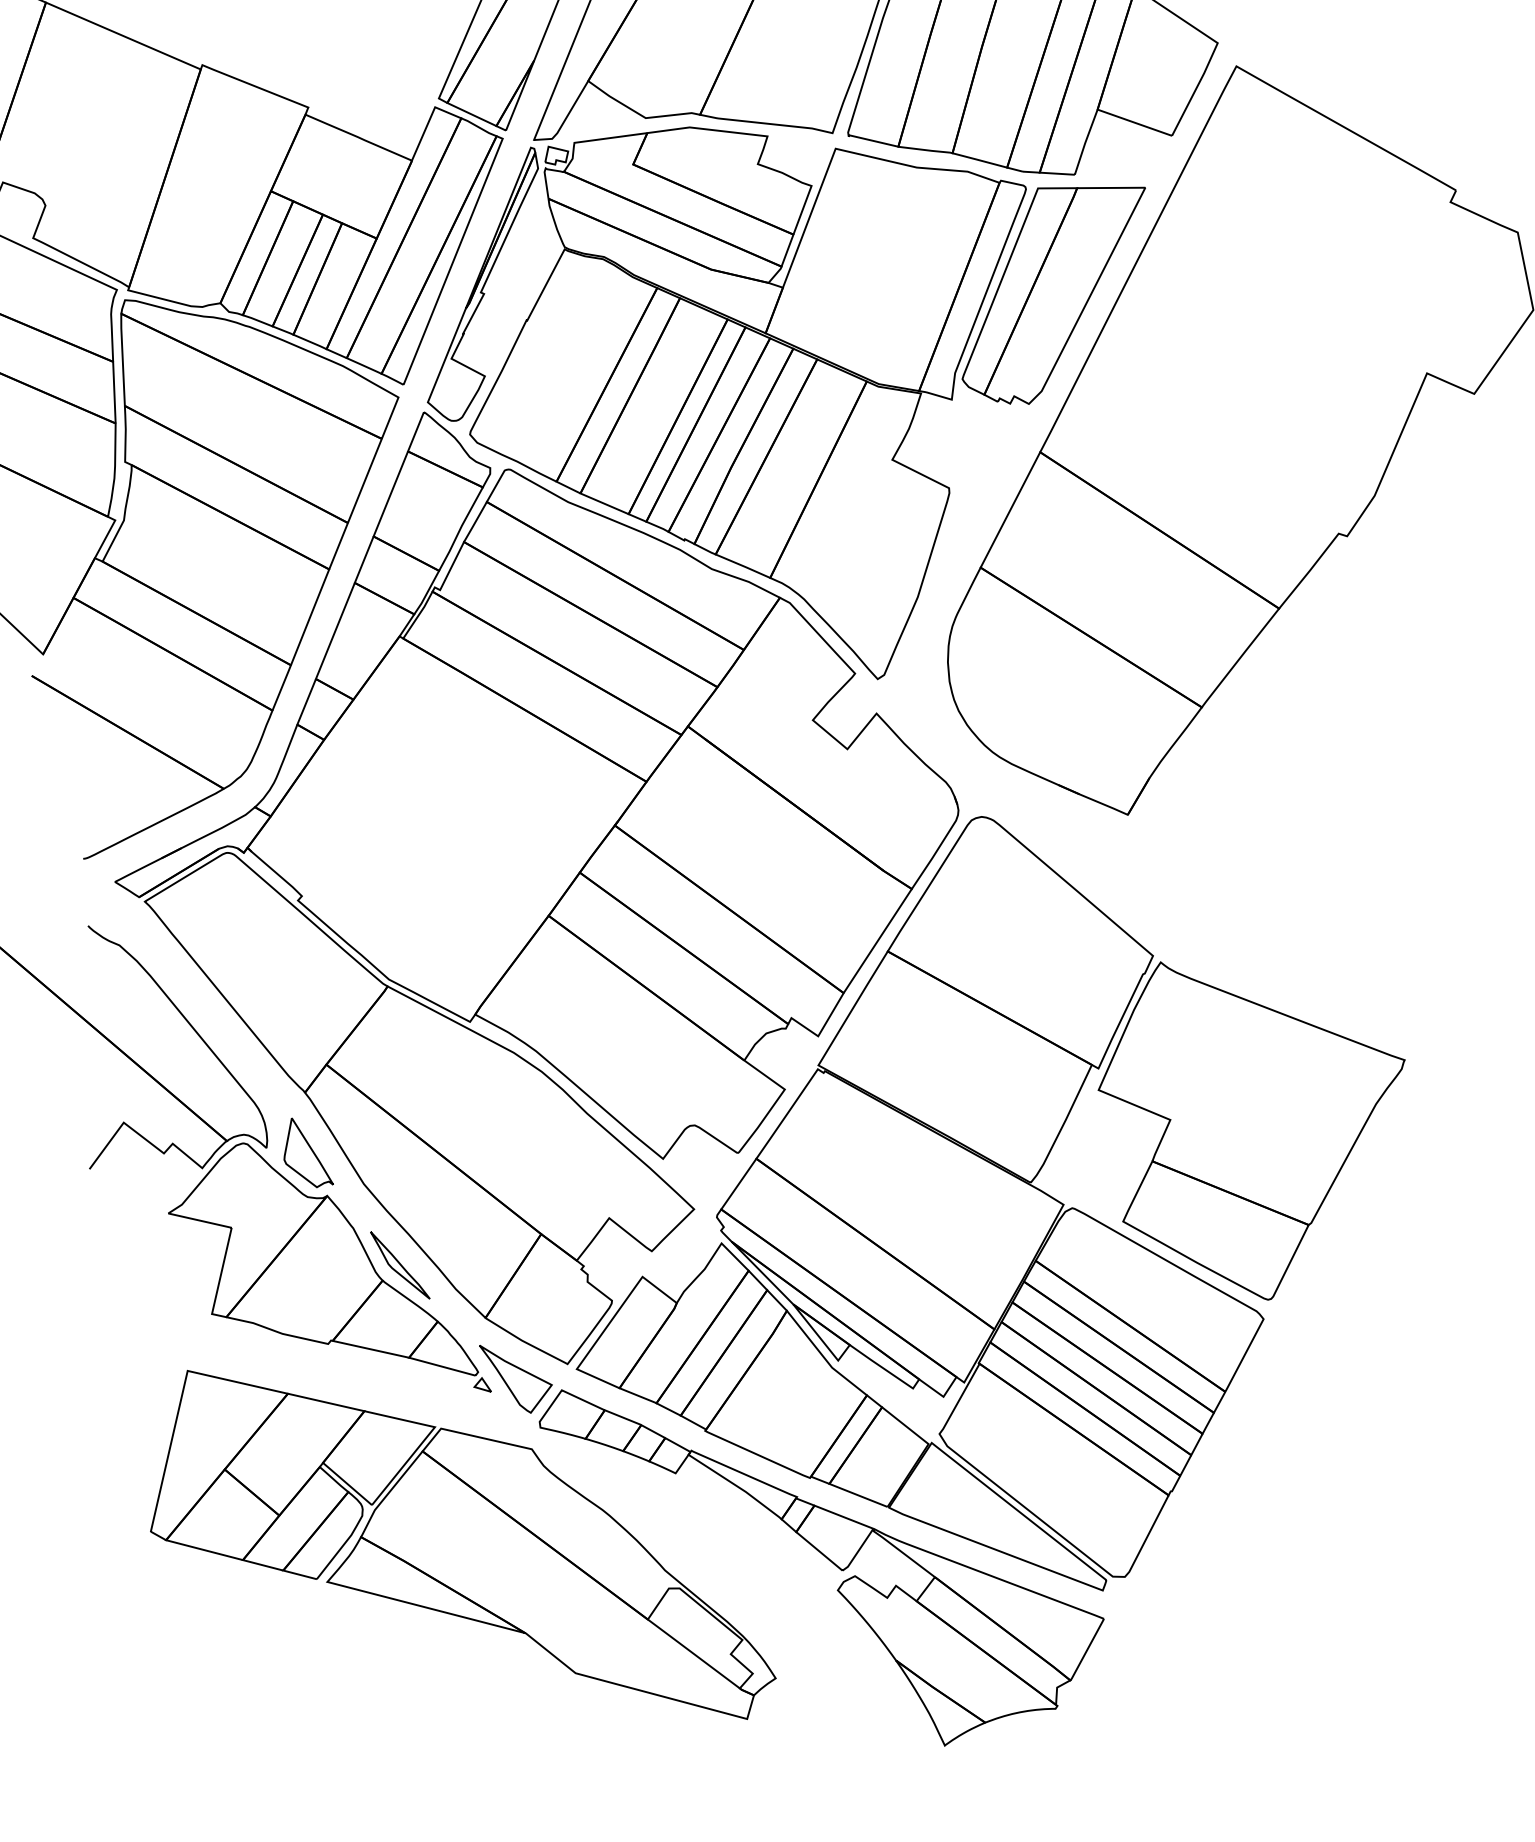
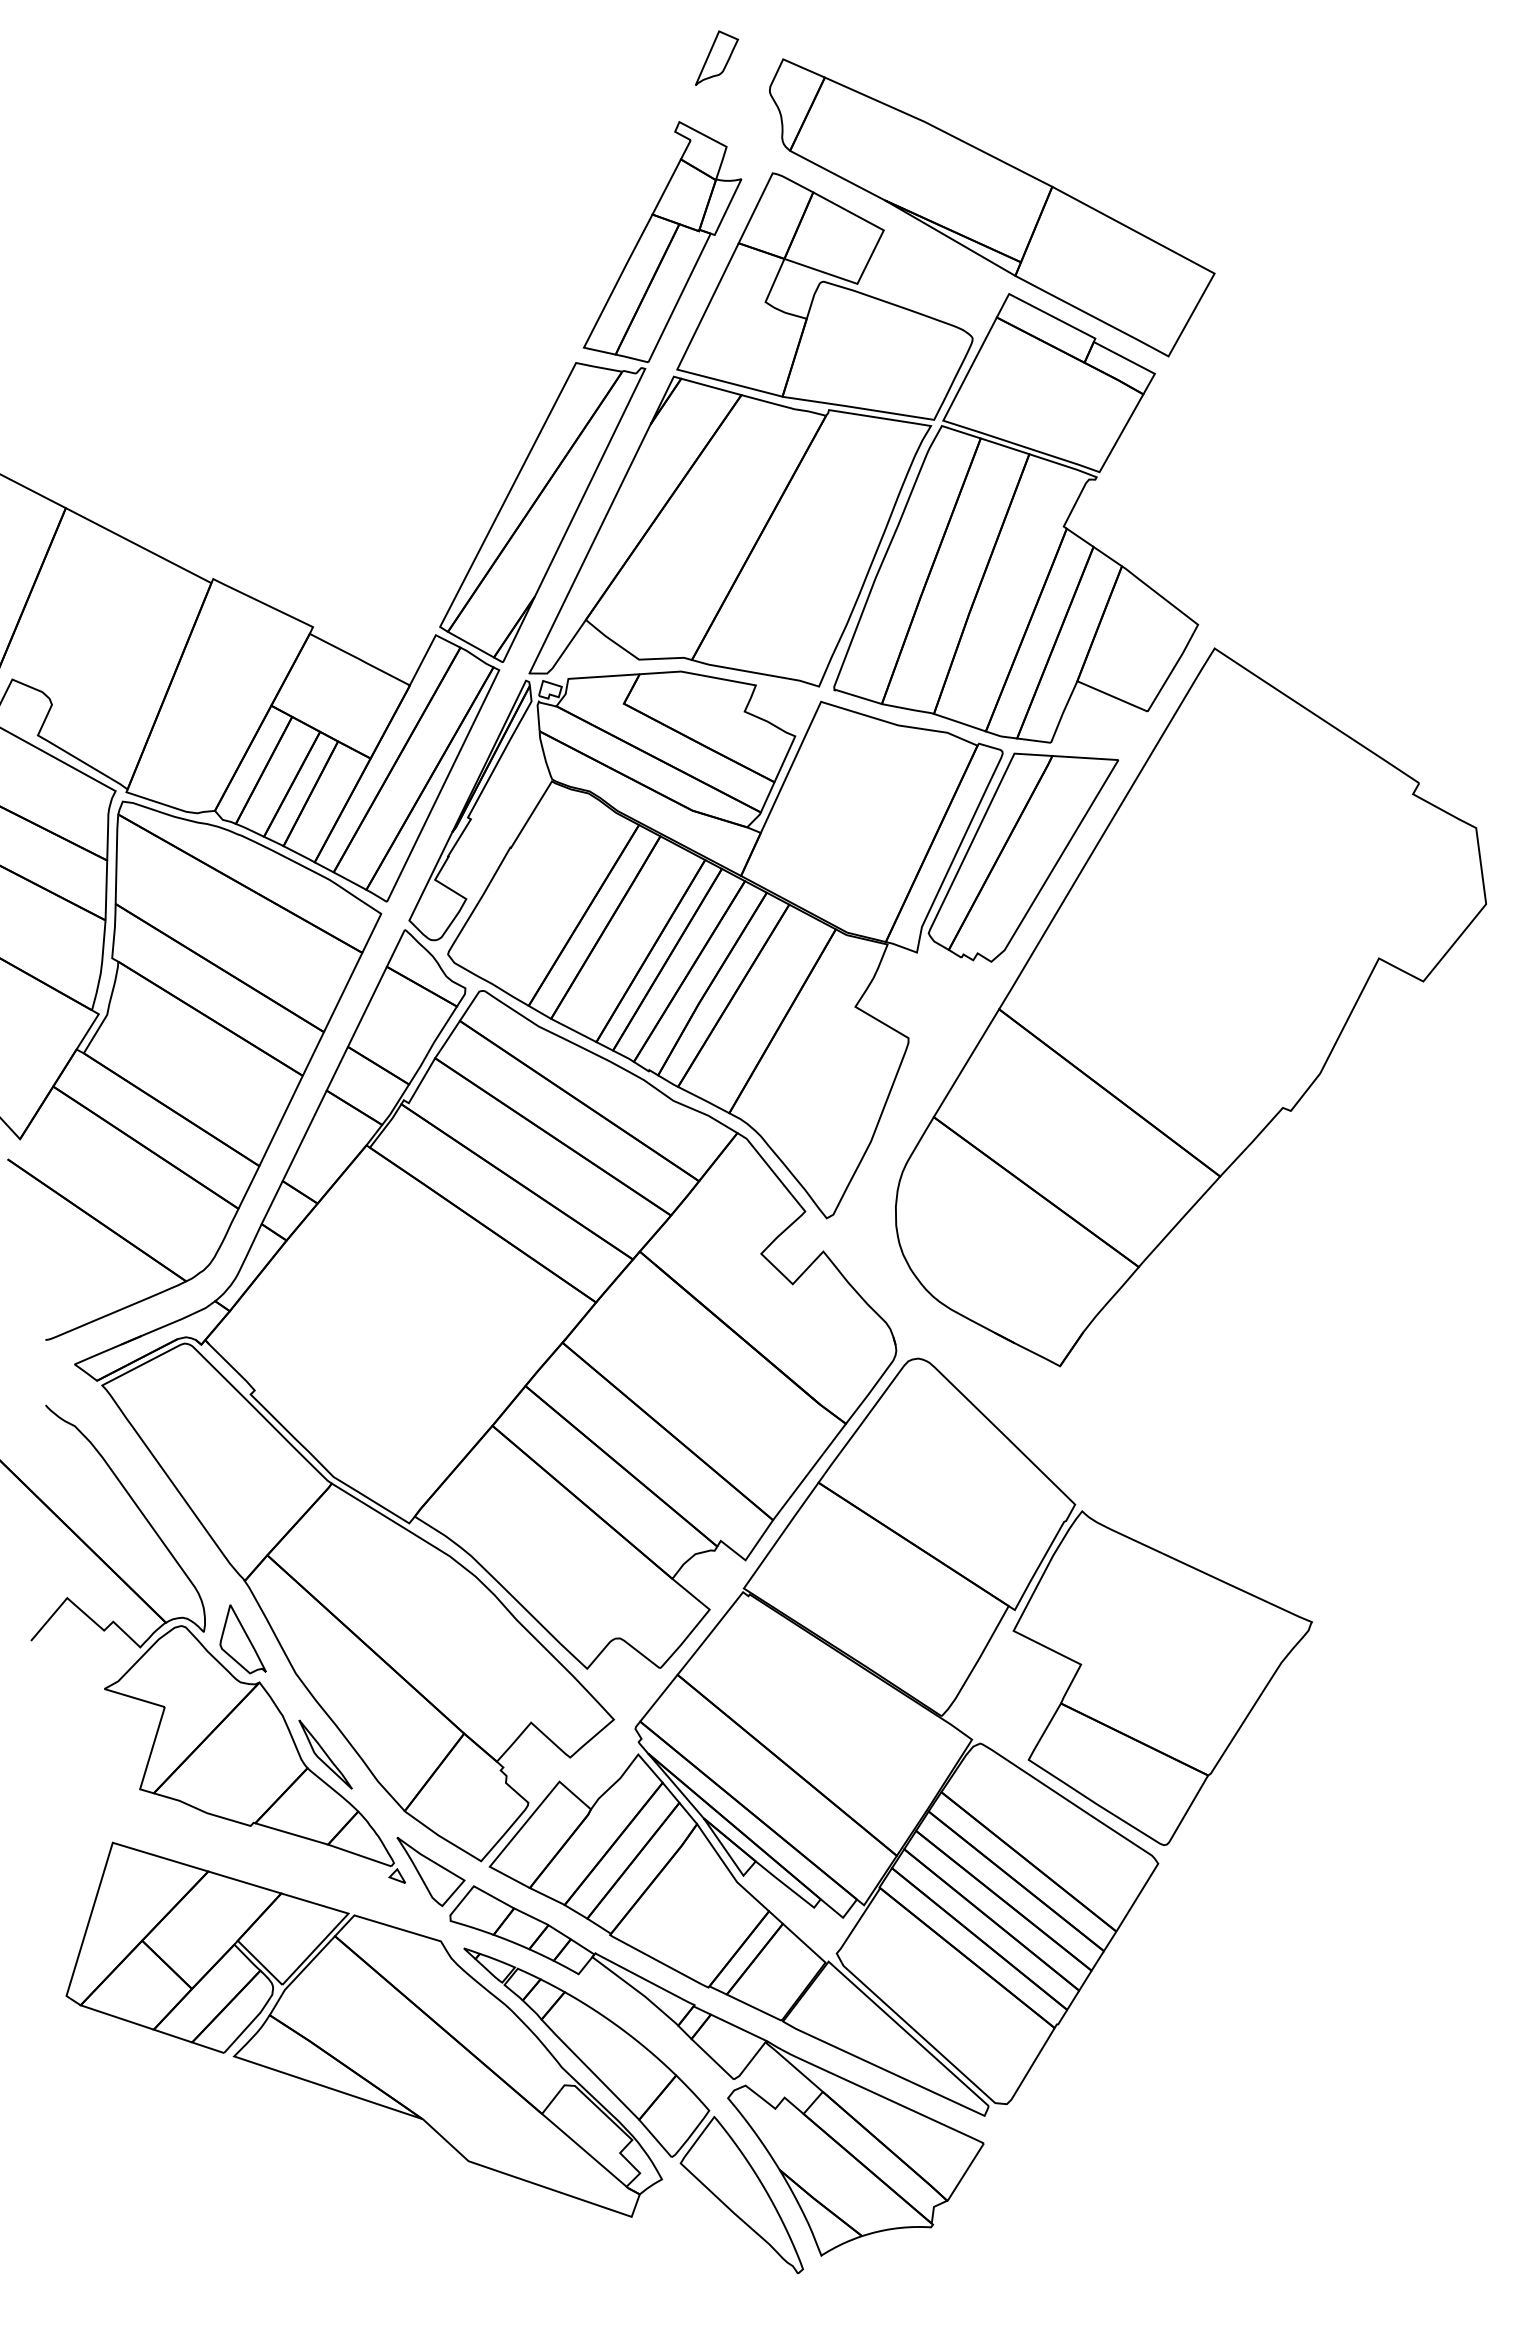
part: (741, 1609) -> (633, 2110), added

